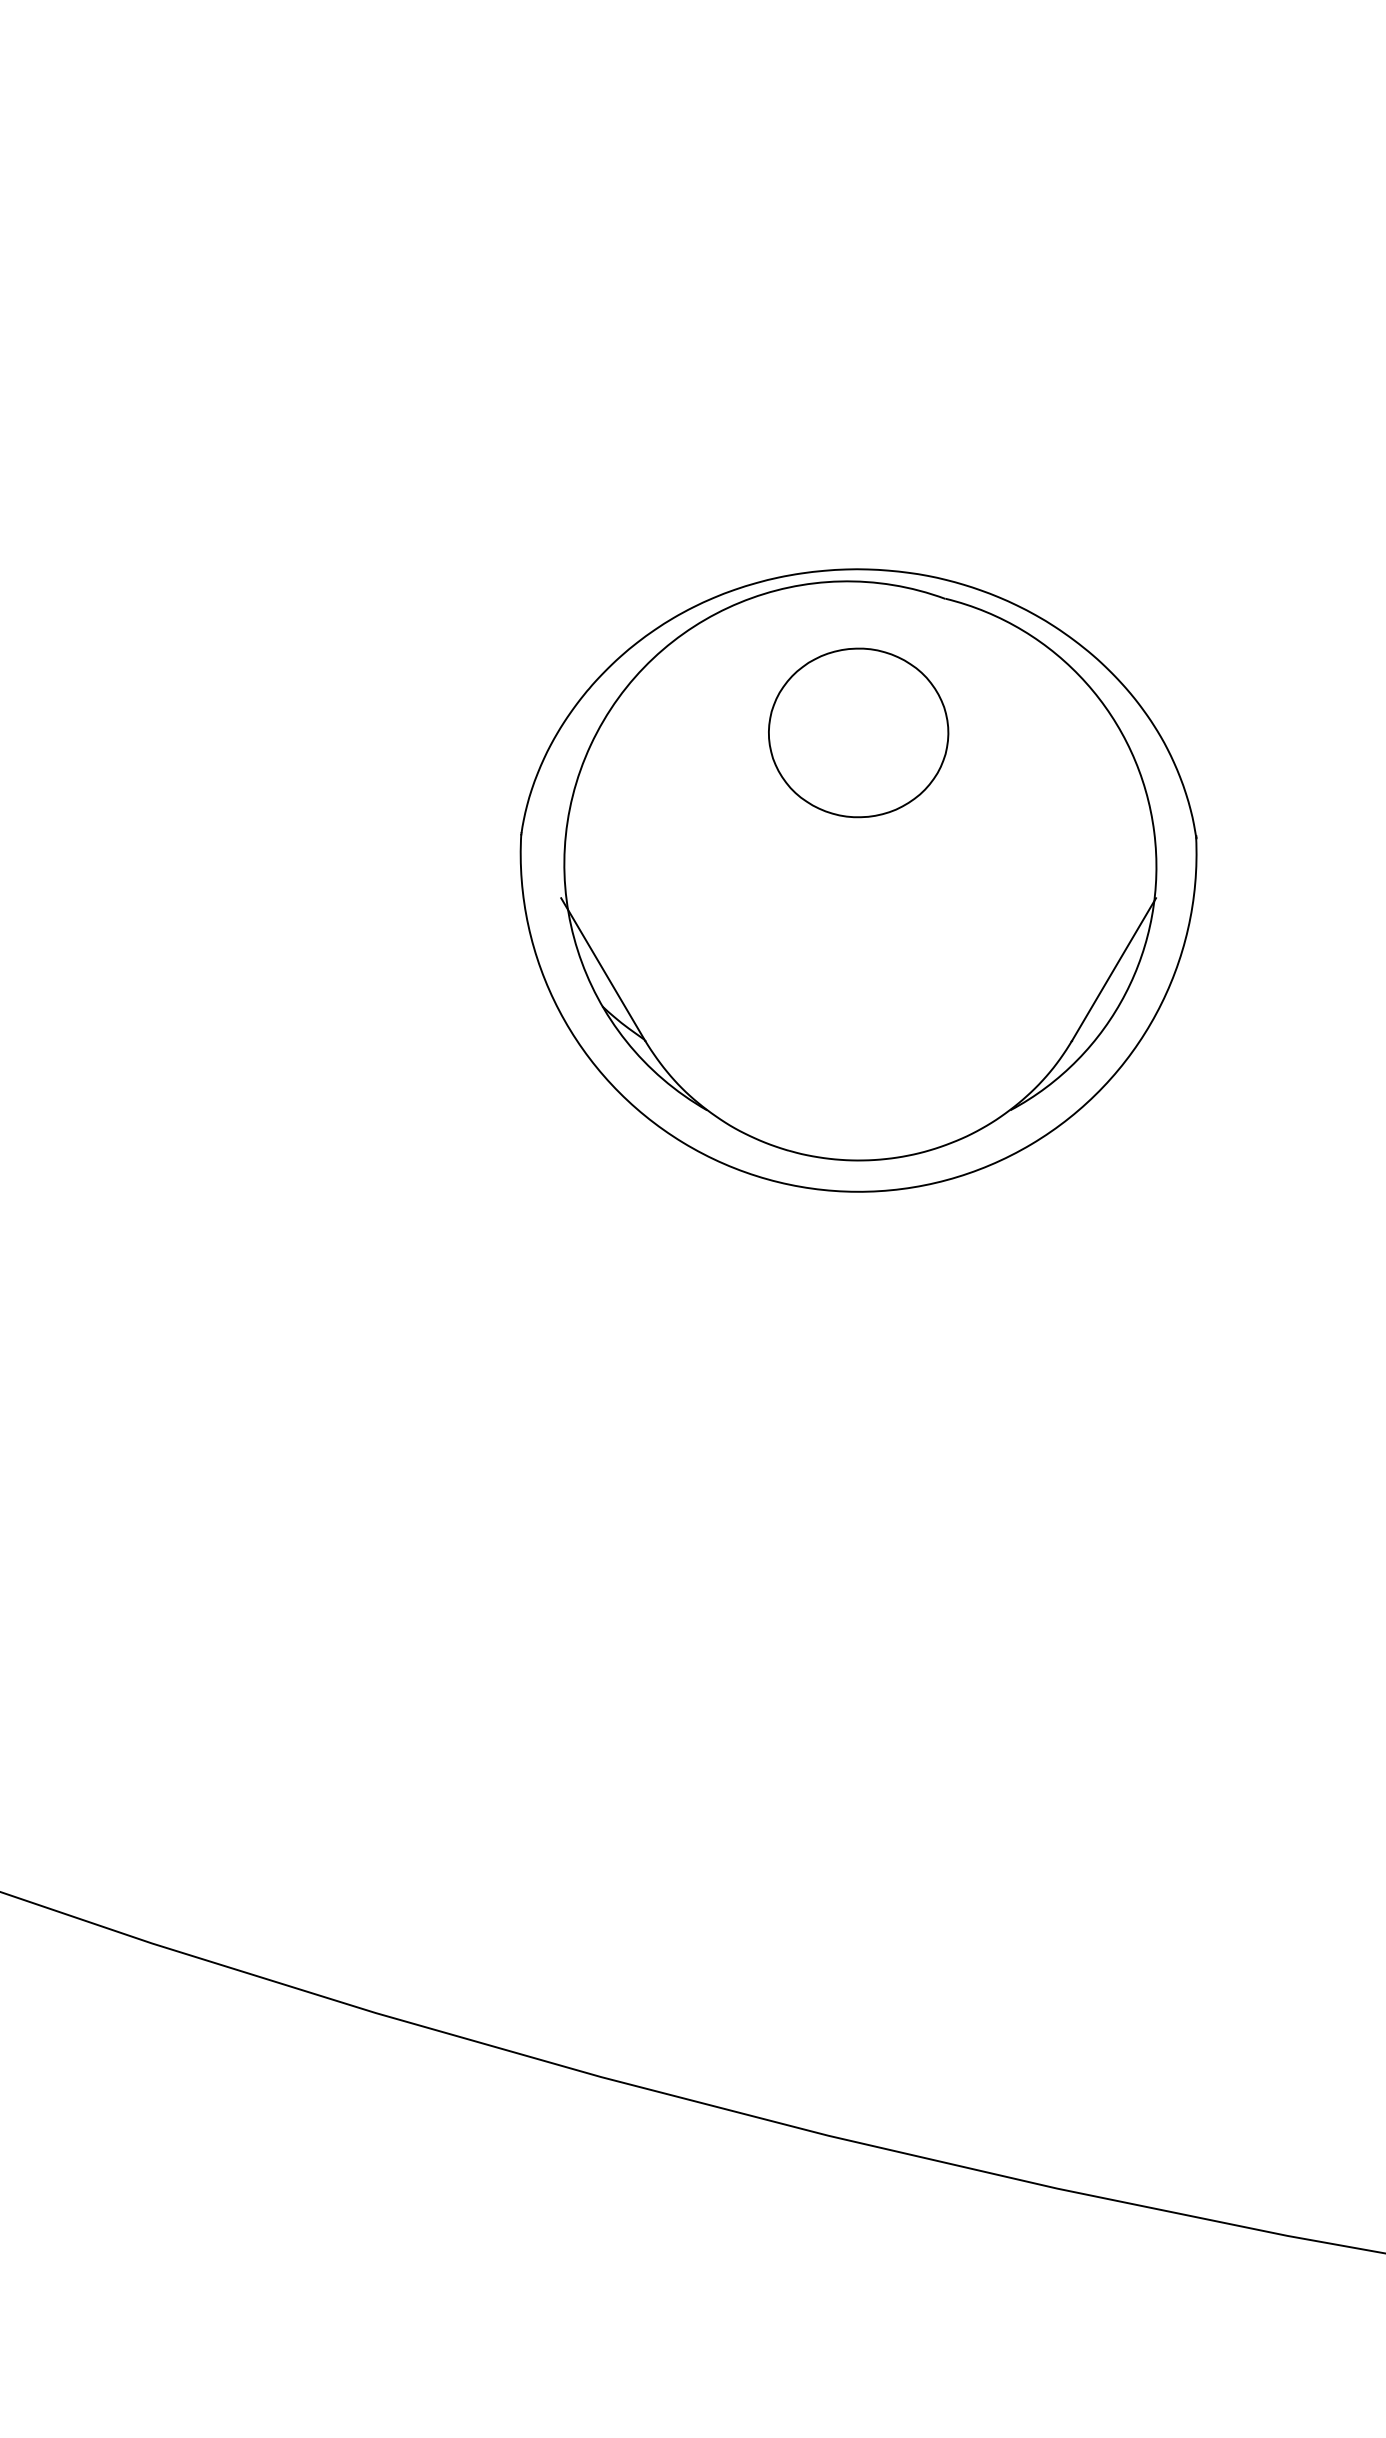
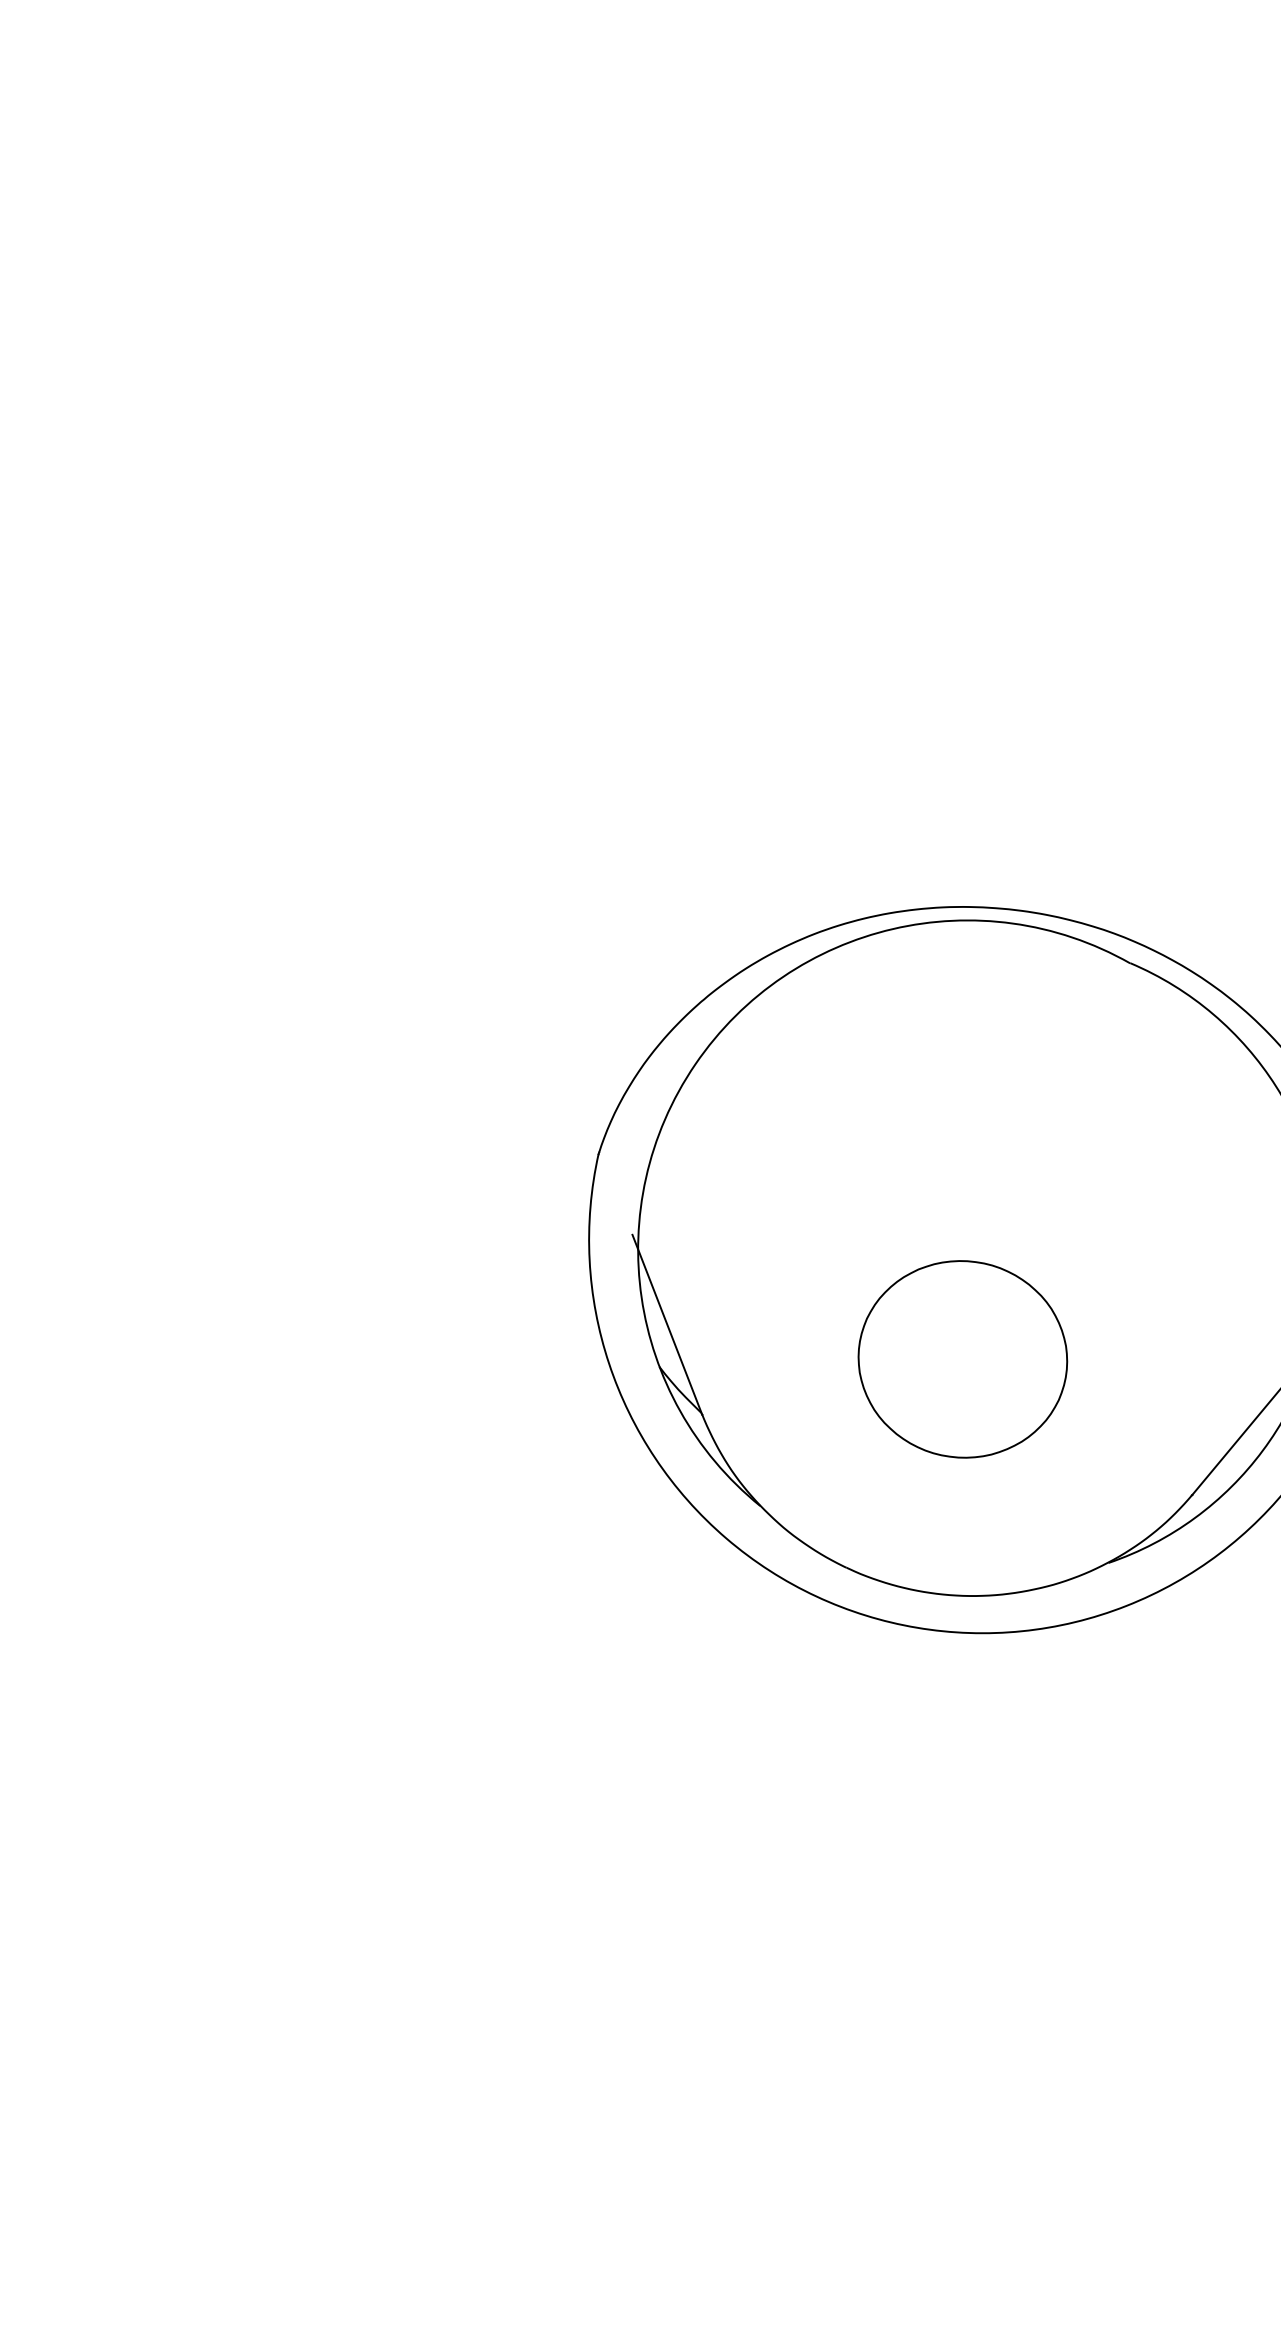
part: (858, 732) -> (962, 1358), moved

